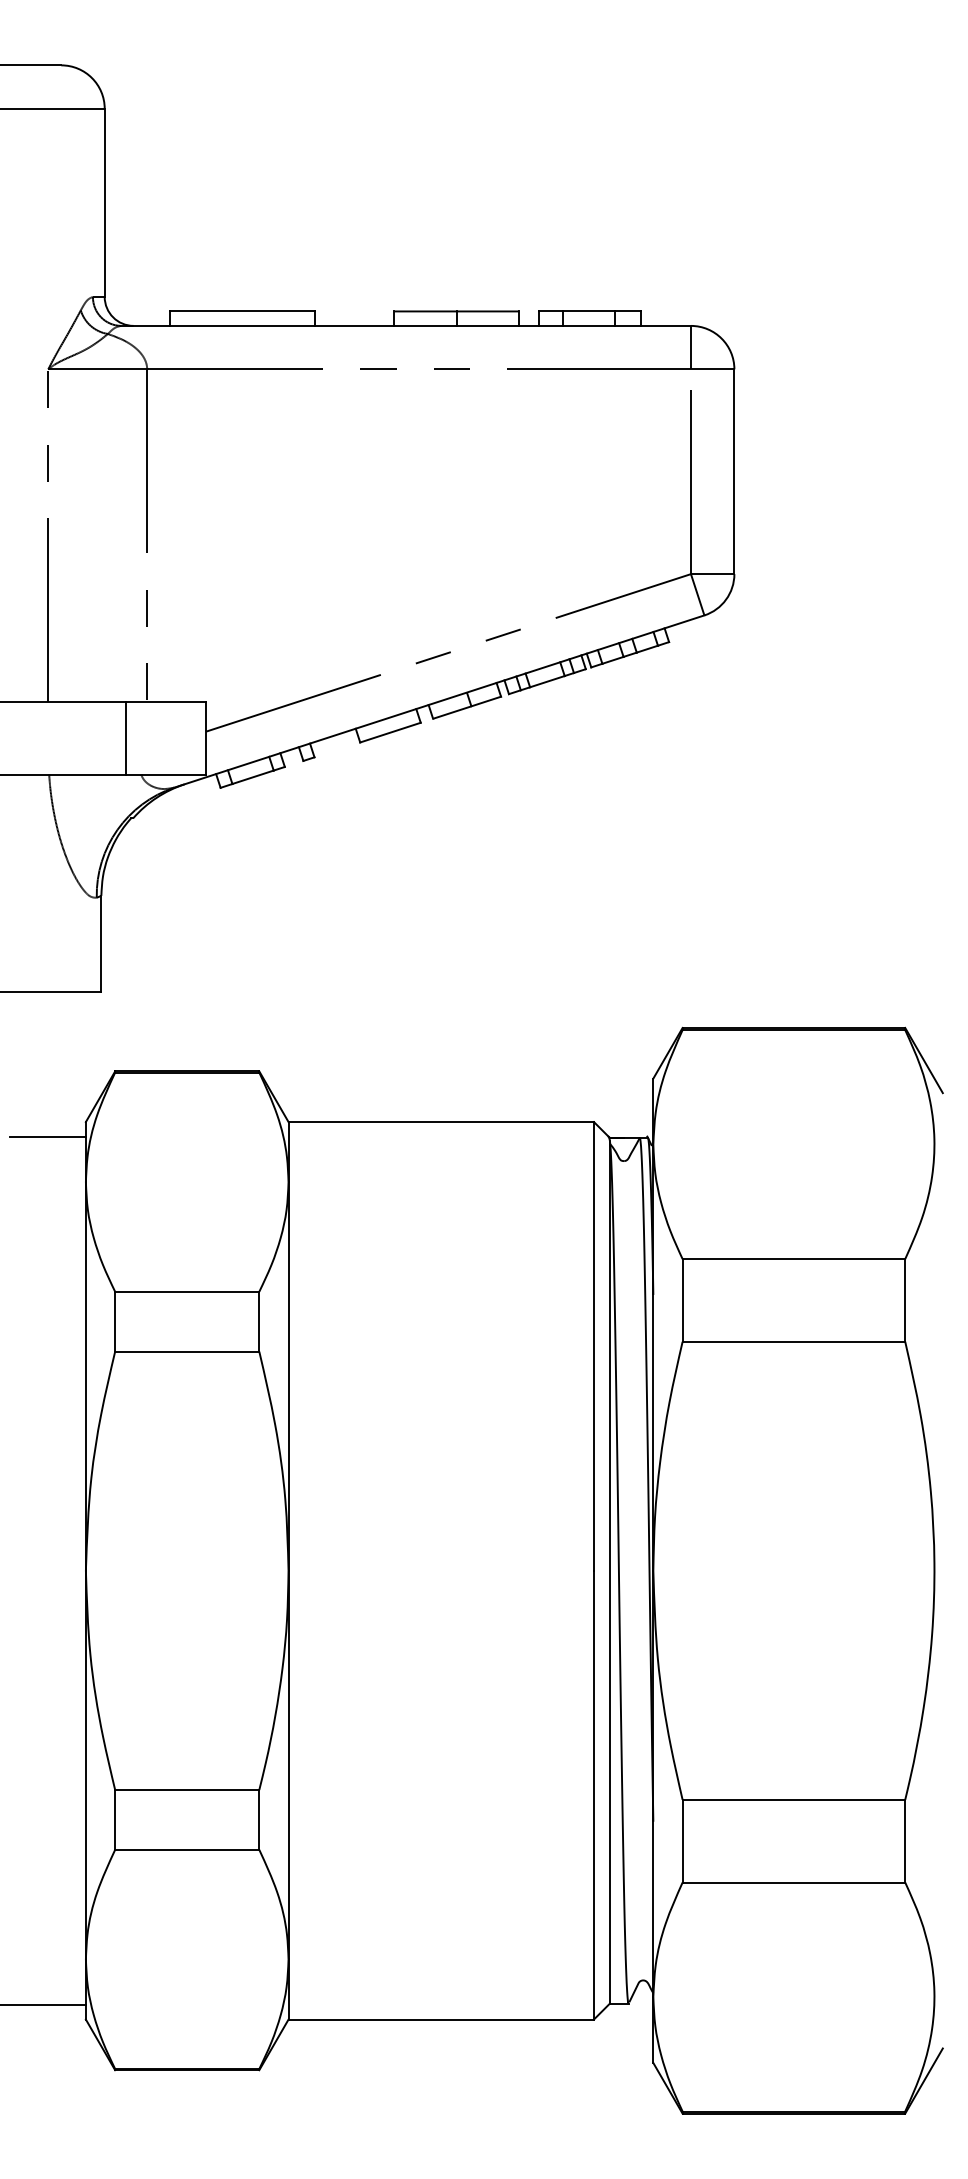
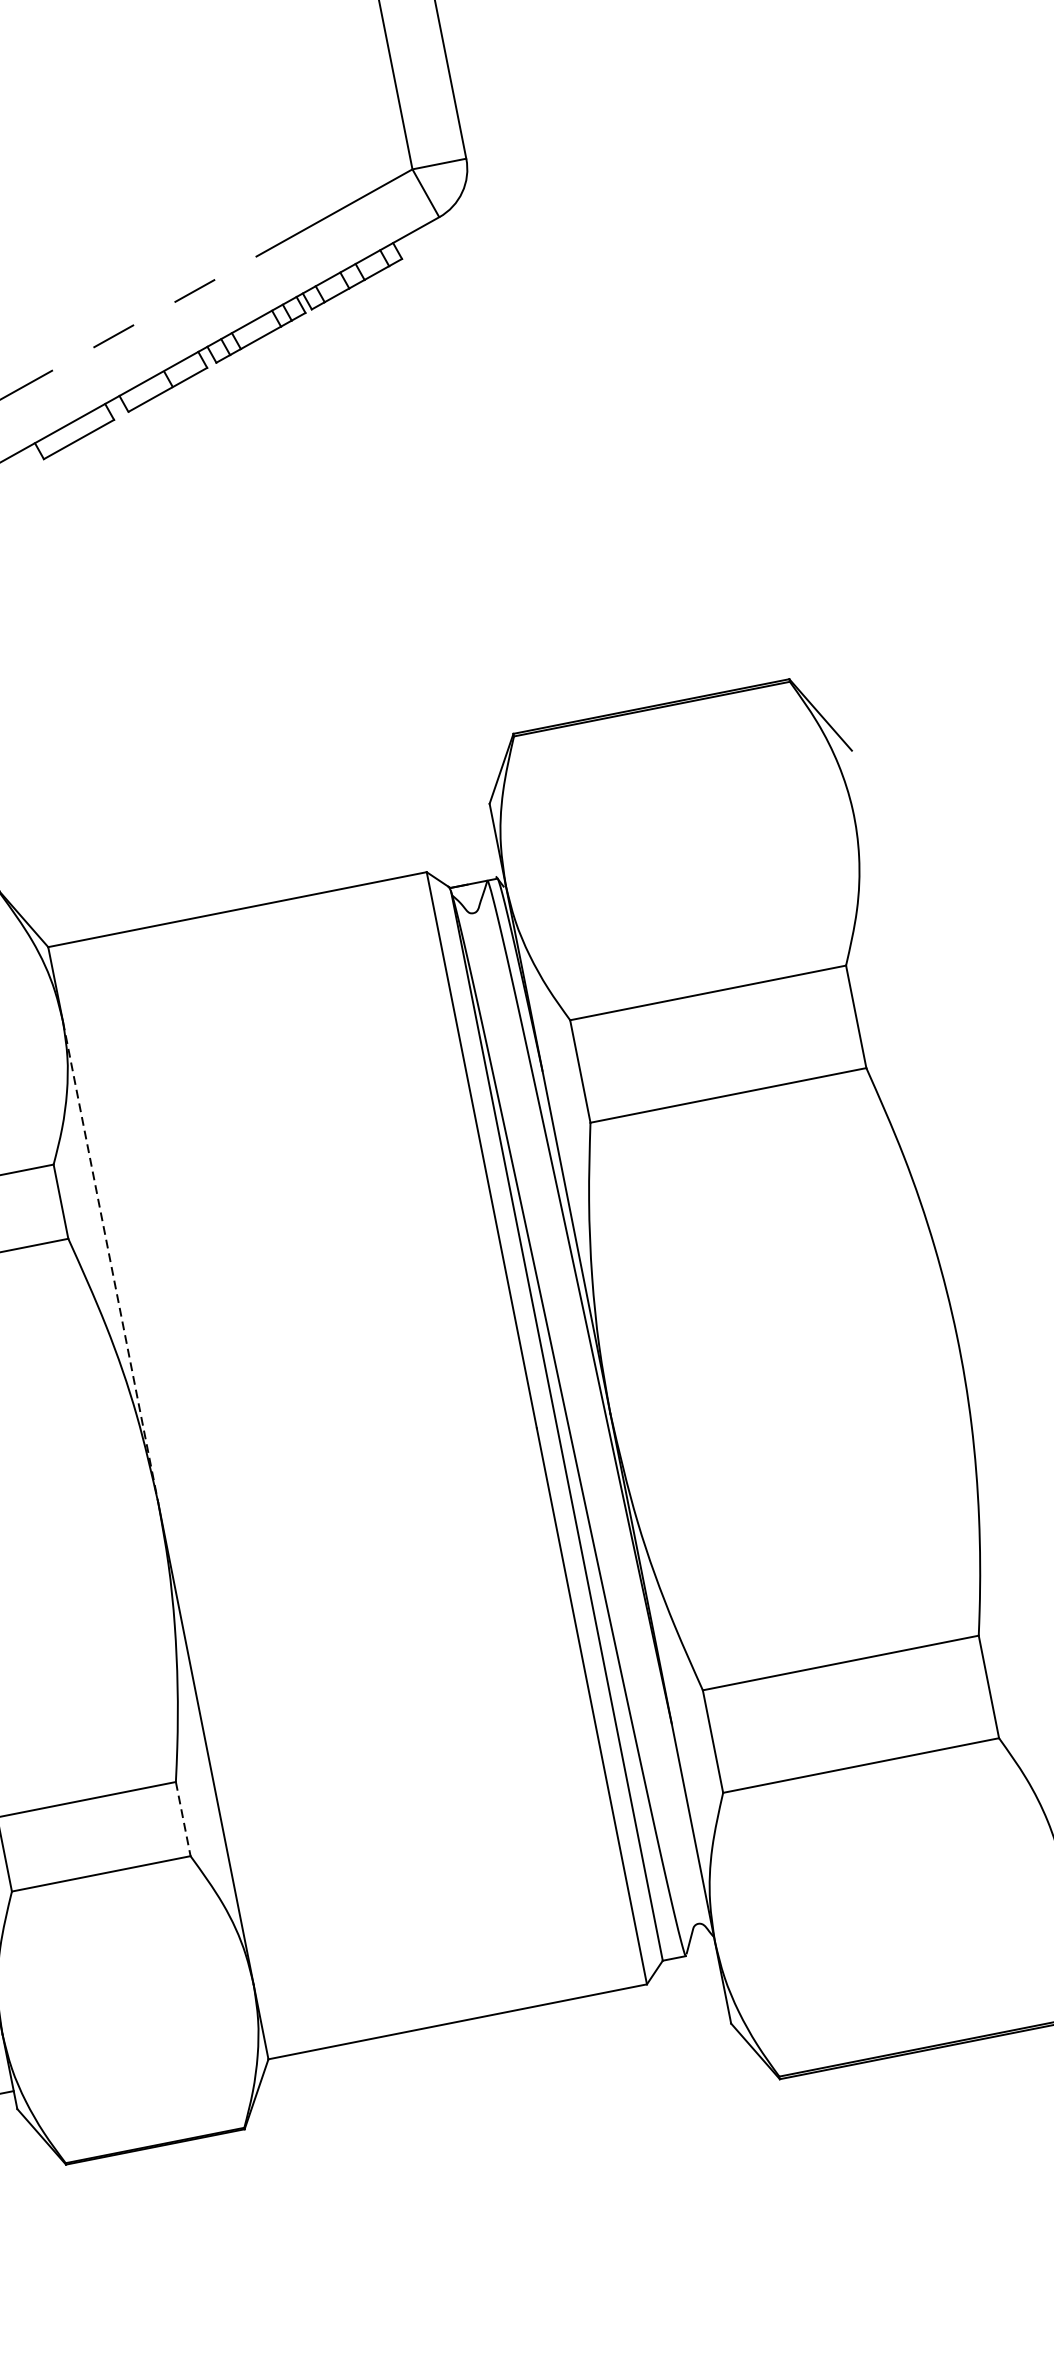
line: (288, 1377) -> (110, 1263), solid -> dashed
line: (259, 1819) -> (183, 1818), solid -> dashed

